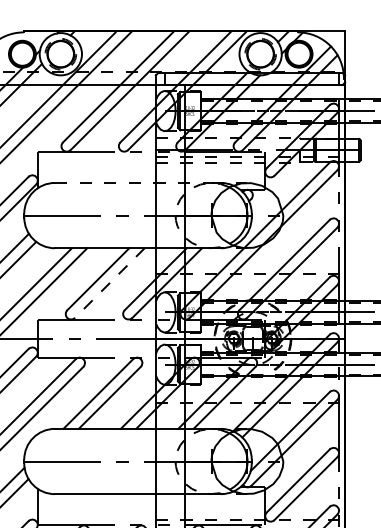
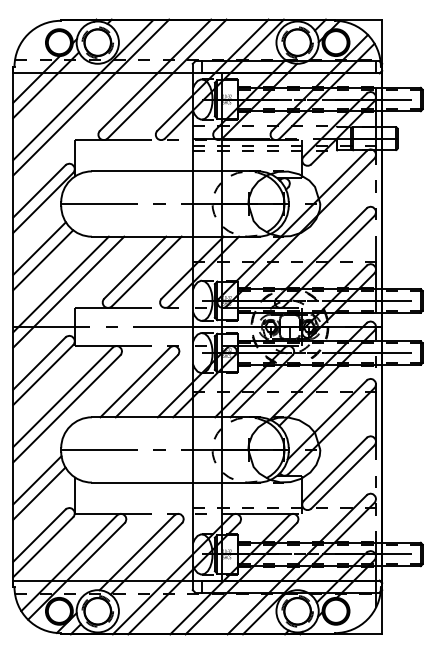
line: (137, 183) -> (174, 171), dashed -> solid
line: (109, 283) -> (146, 271), dashed -> solid

